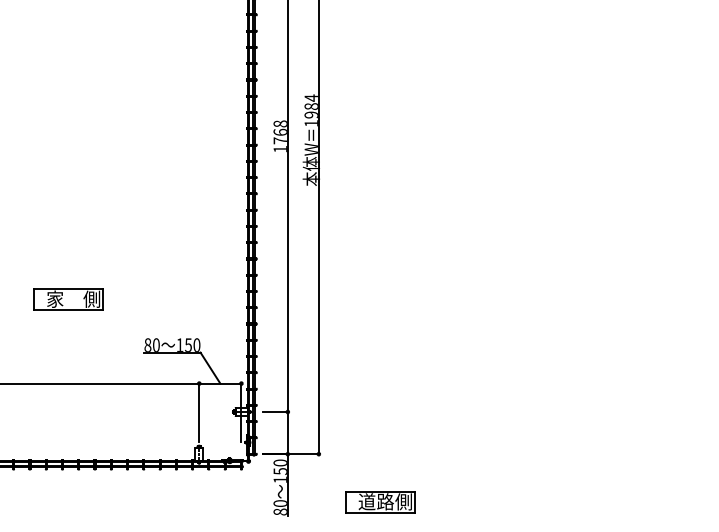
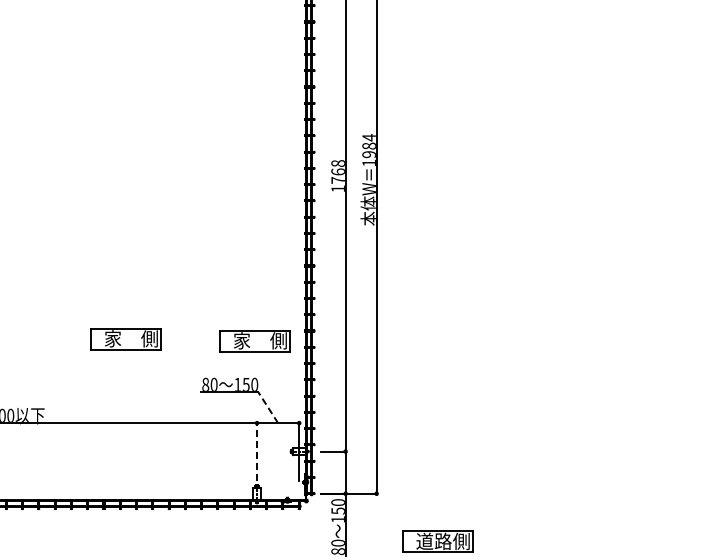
part: (196, 301) -> (254, 341), added
line: (209, 367) -> (267, 407), solid -> dashed
line: (199, 411) -> (257, 451), solid -> dashed

